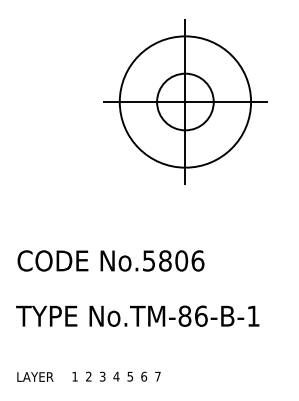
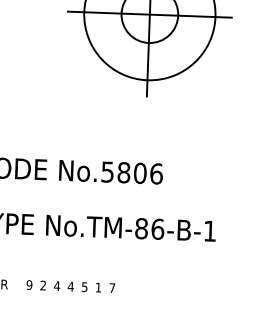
text: (74, 376) -> (28, 284), 1 -> 9
text: (102, 376) -> (56, 285), 3 -> 4
text: (144, 376) -> (98, 287), 6 -> 1

